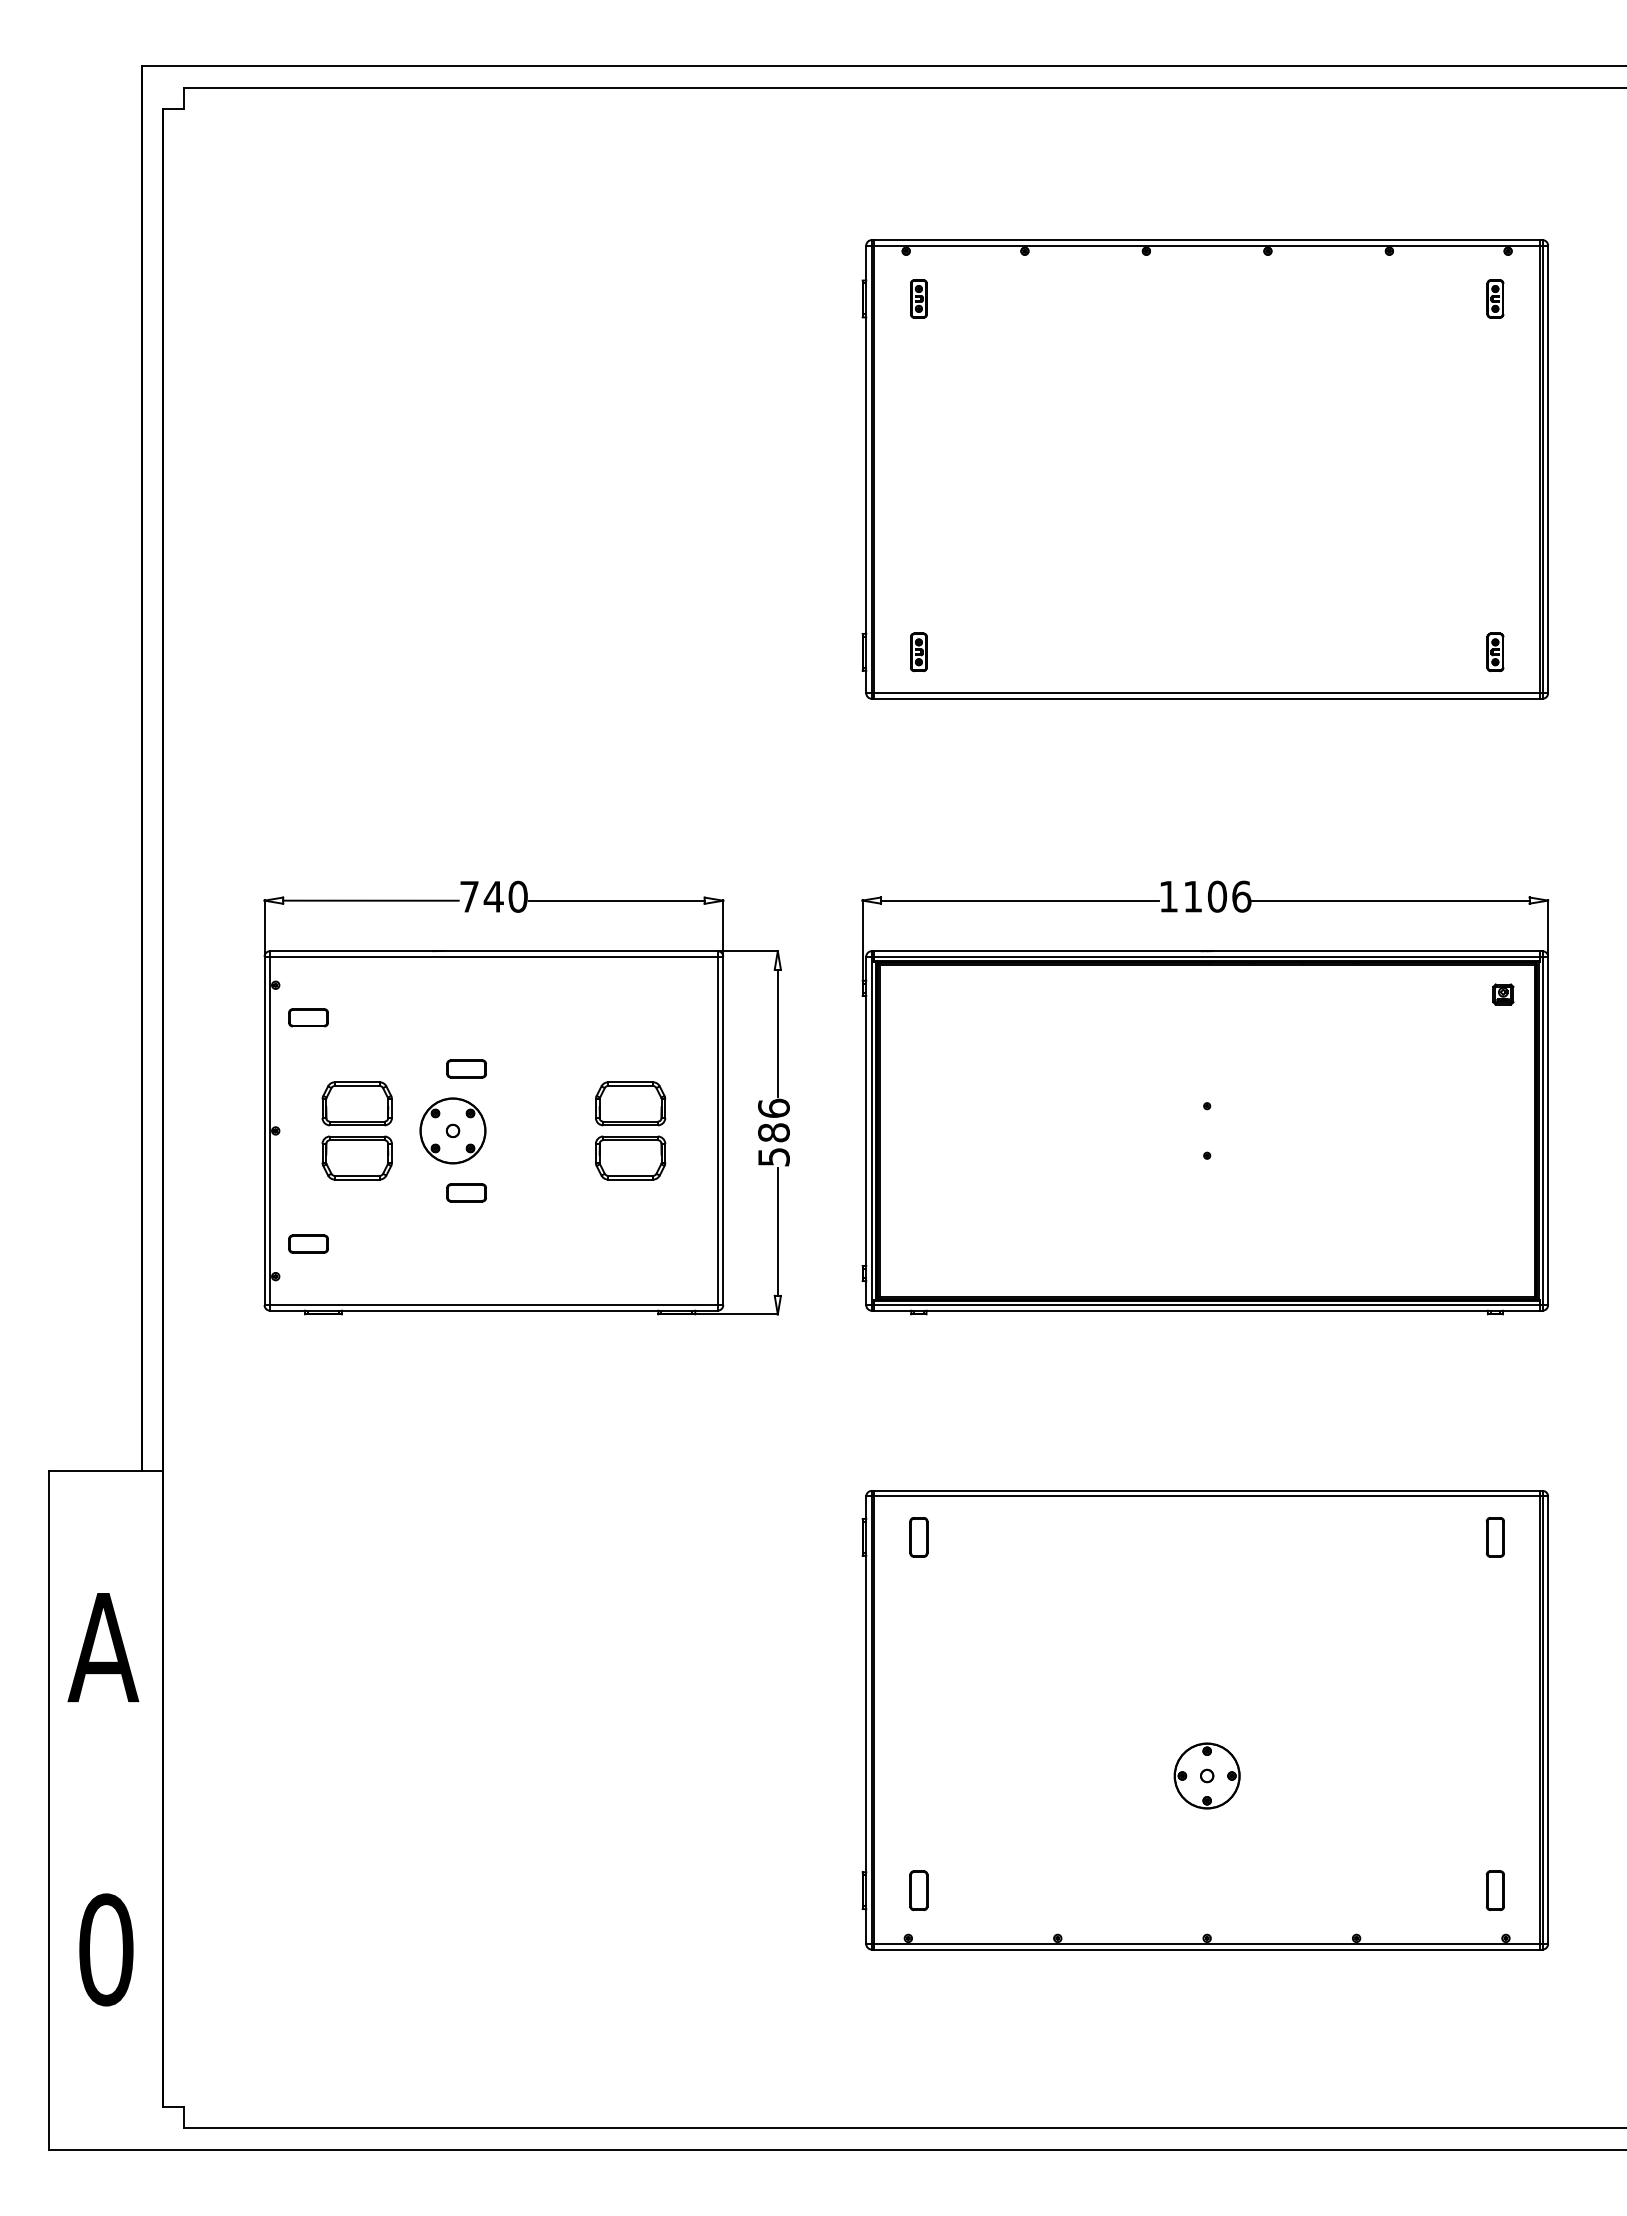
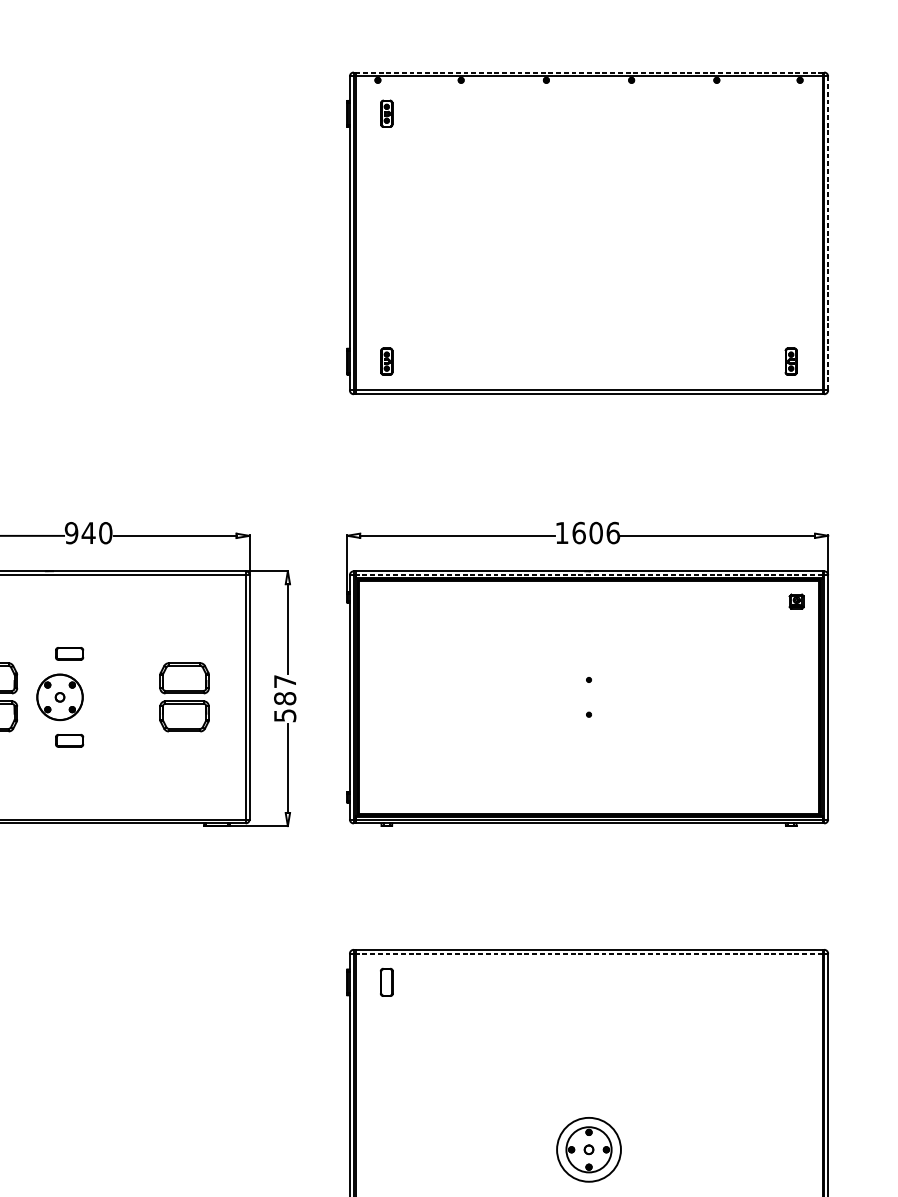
line: (1207, 240) -> (589, 72), solid -> dashed
part: (1495, 298) -> (791, 113), removed
line: (1548, 469) -> (828, 233), solid -> dashed
text: (468, 896) -> (70, 532), 740 -> 940
text: (1192, 896) -> (578, 532), 1106 -> 1606
line: (1207, 956) -> (589, 575), solid -> dashed
text: (773, 1107) -> (284, 680), 586 -> 587
line: (1207, 1496) -> (589, 953), solid -> dashed
part: (1494, 1537) -> (790, 982), removed
circle: (1206, 1775) -> (588, 1149), size x1.4

